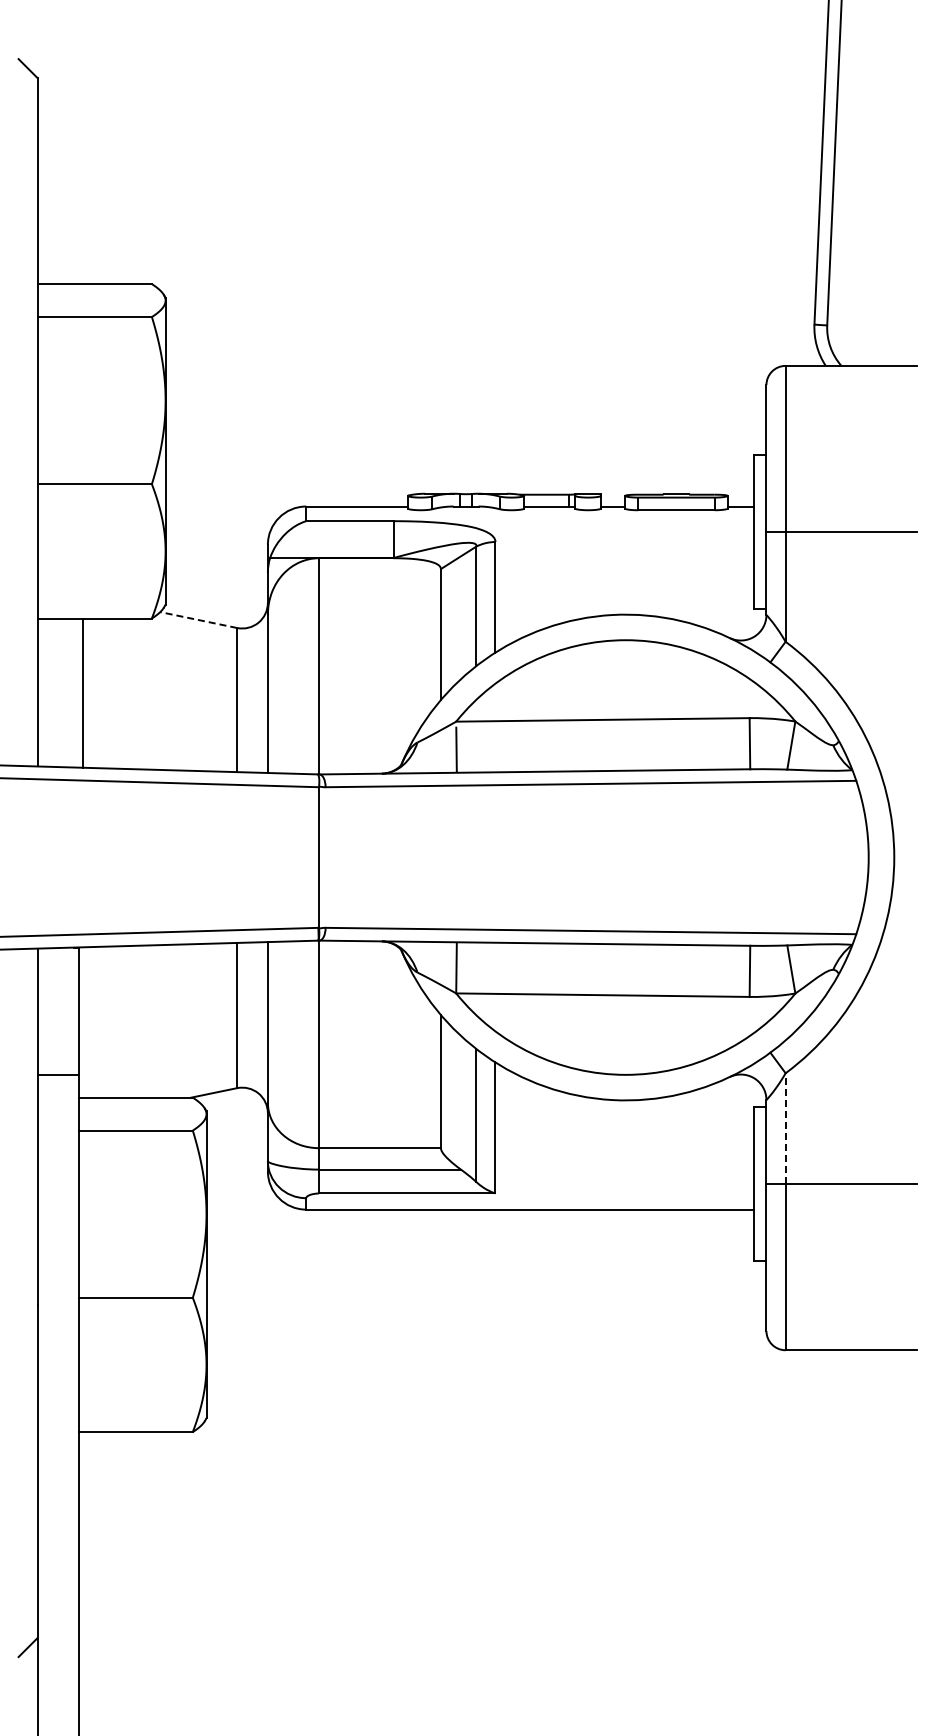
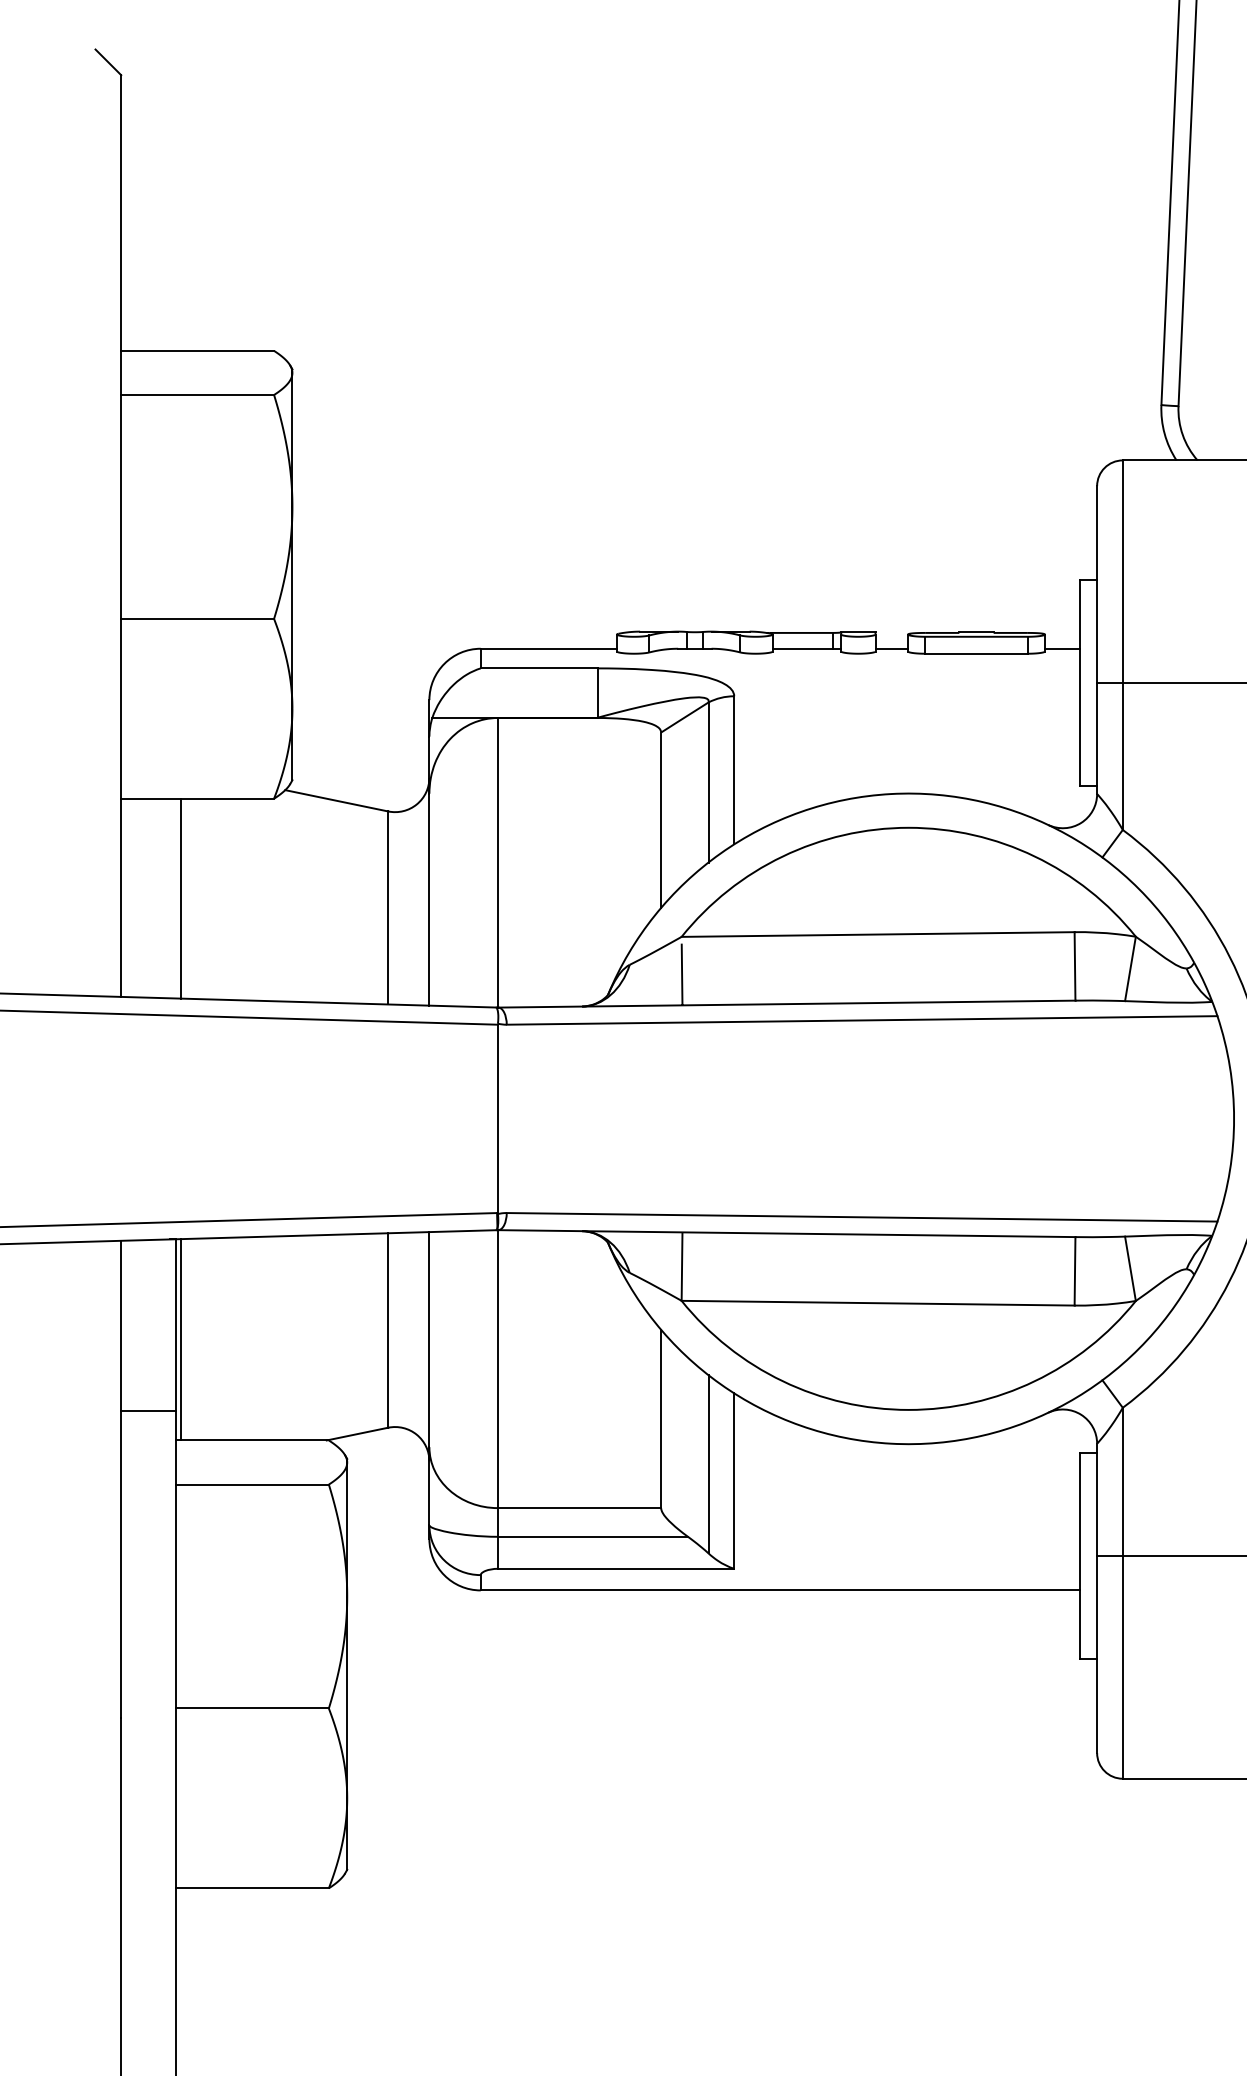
line: (198, 619) -> (336, 800), dashed -> solid
line: (82, 1022) -> (181, 1339), added
line: (785, 1128) -> (1122, 1481), dashed -> solid

